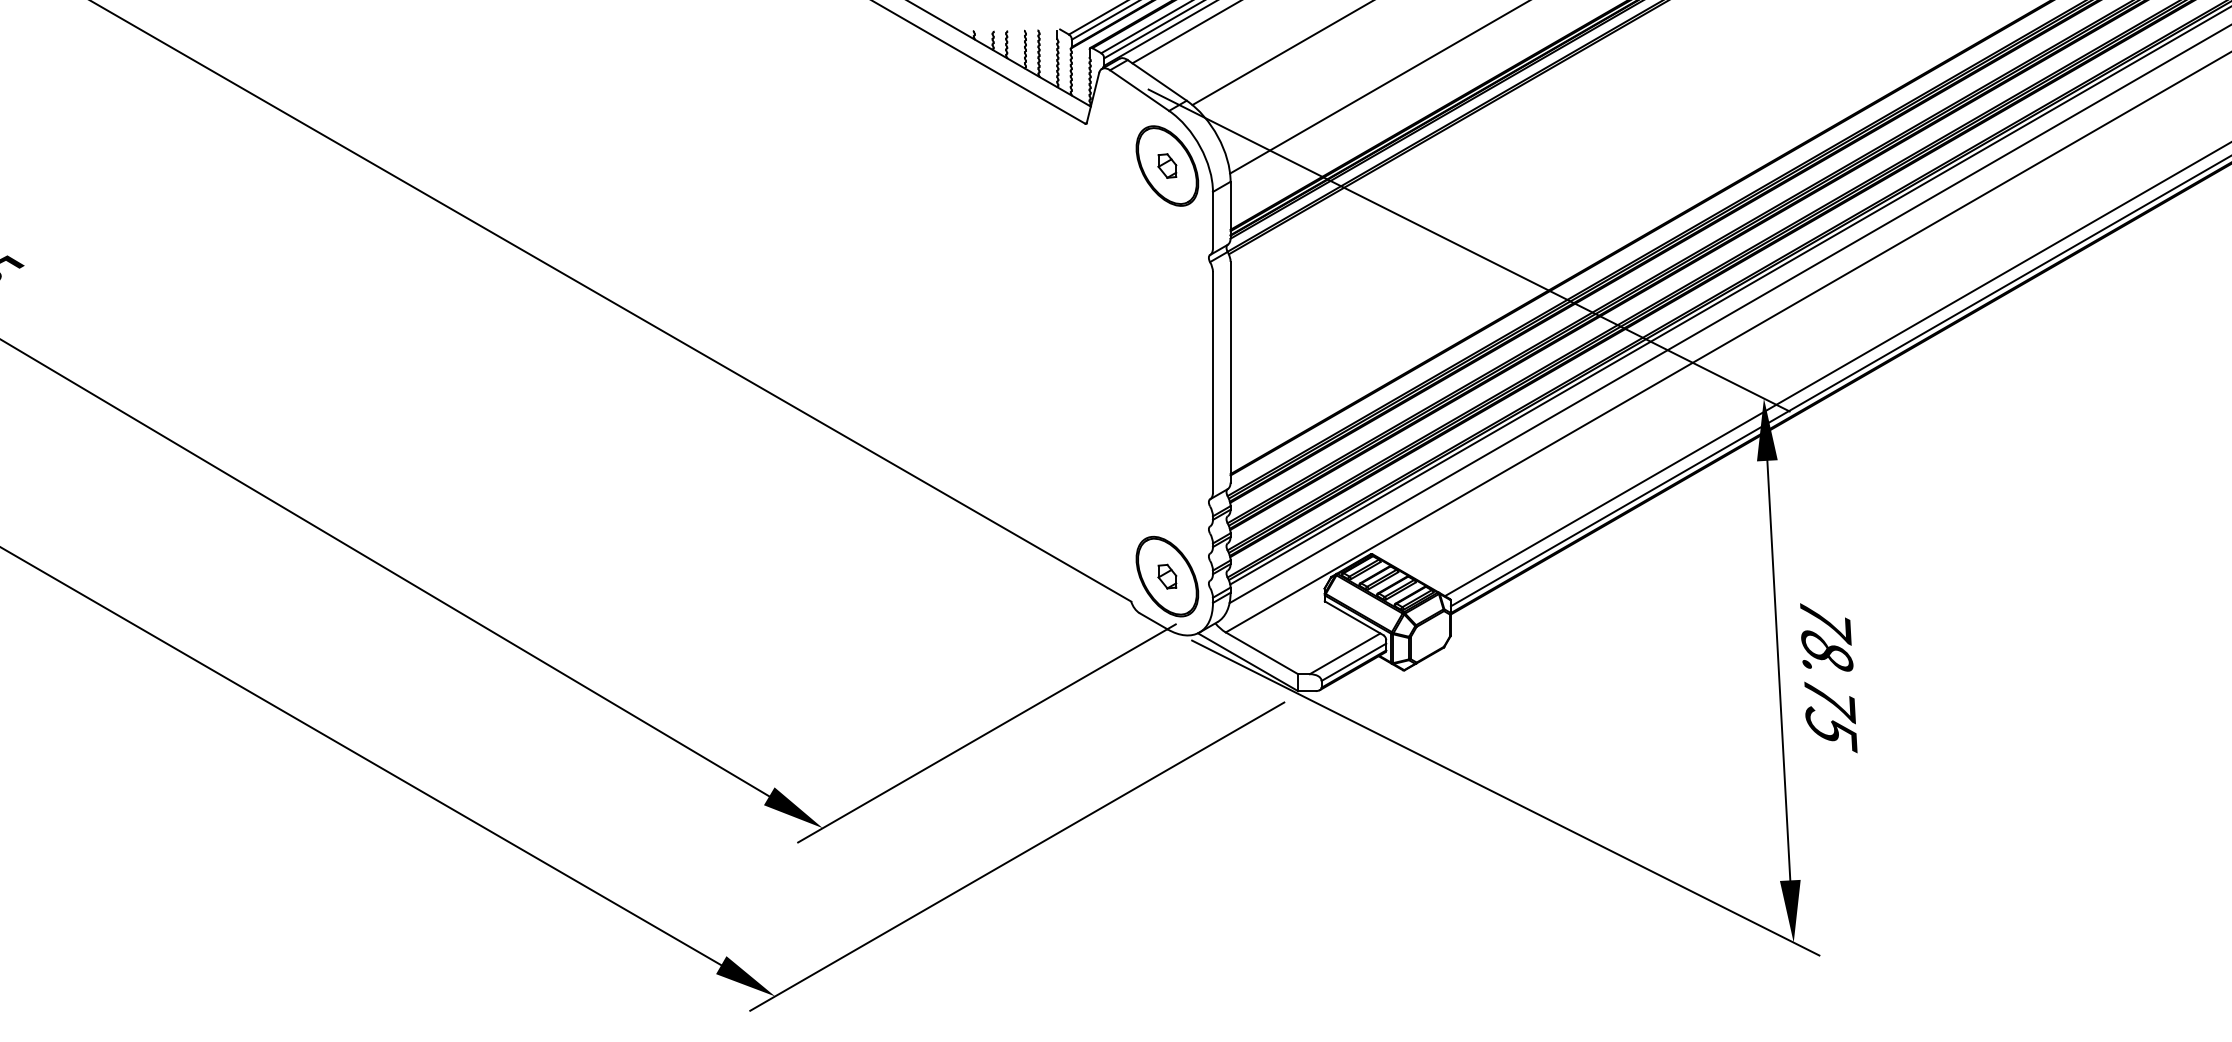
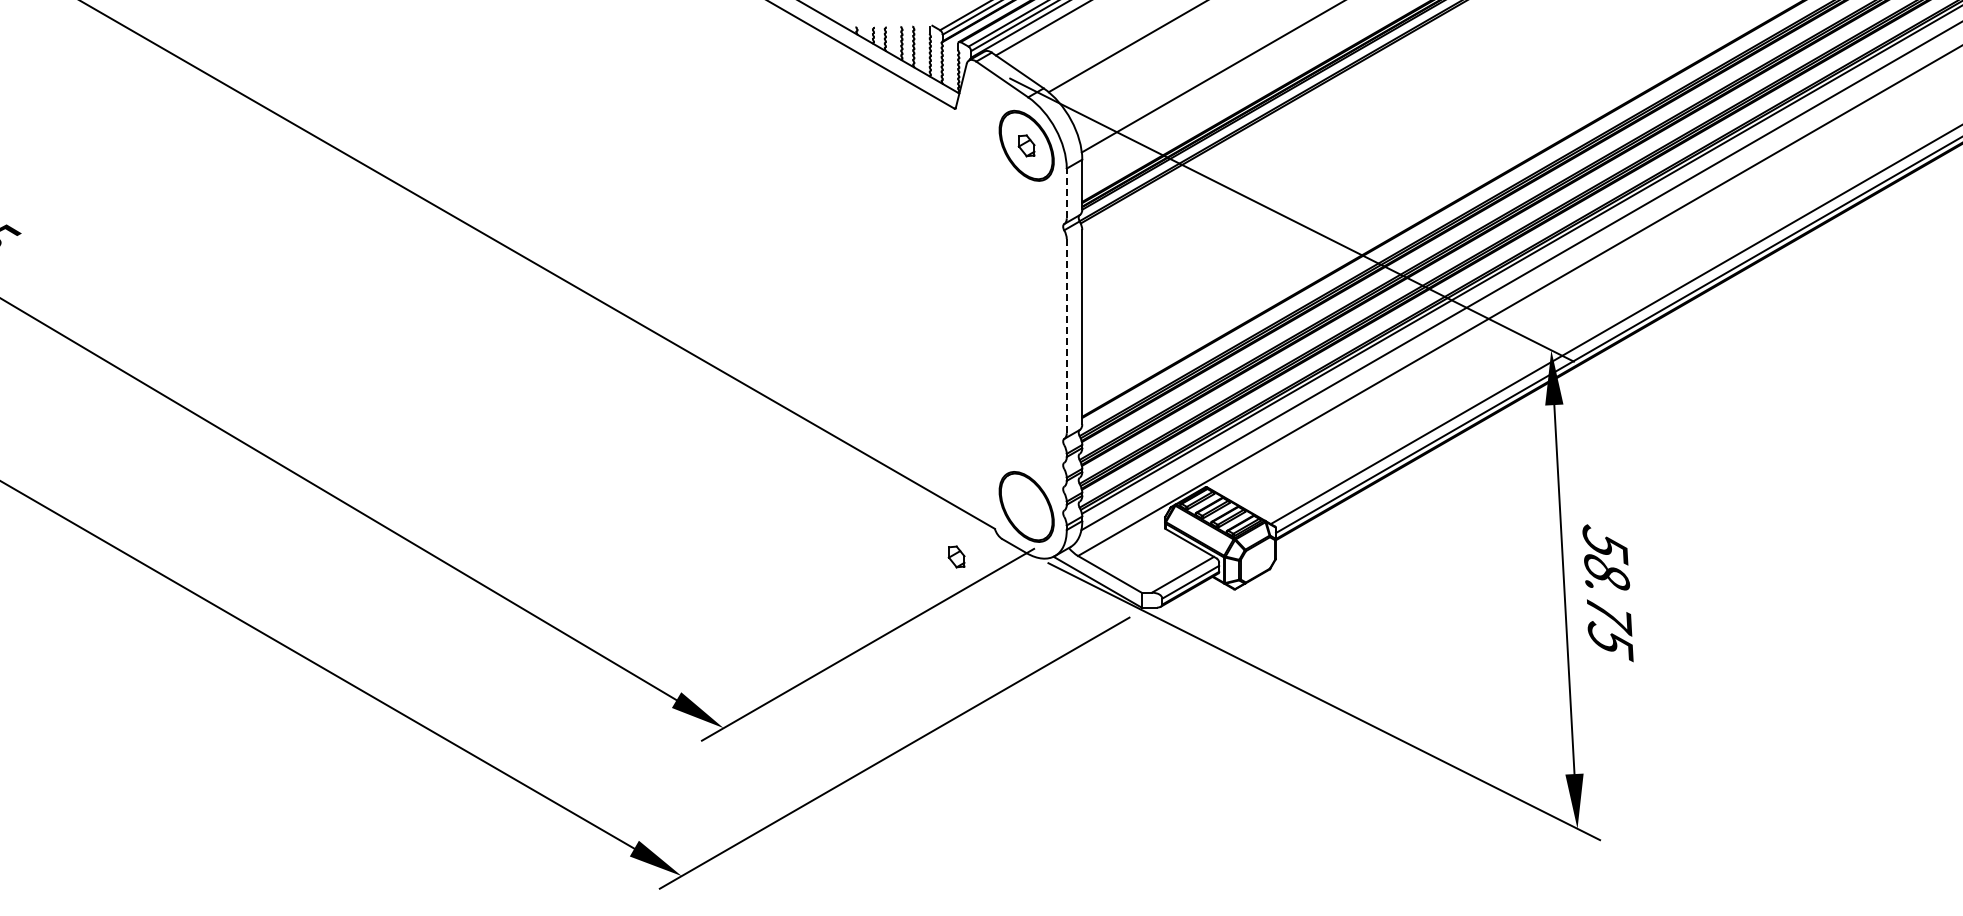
line: (1212, 220) -> (1066, 193), solid -> dashed
line: (1212, 381) -> (1066, 335), solid -> dashed
part: (1167, 576) -> (956, 556), moved
text: (1825, 620) -> (1605, 545), 78.75 -> 58.75

